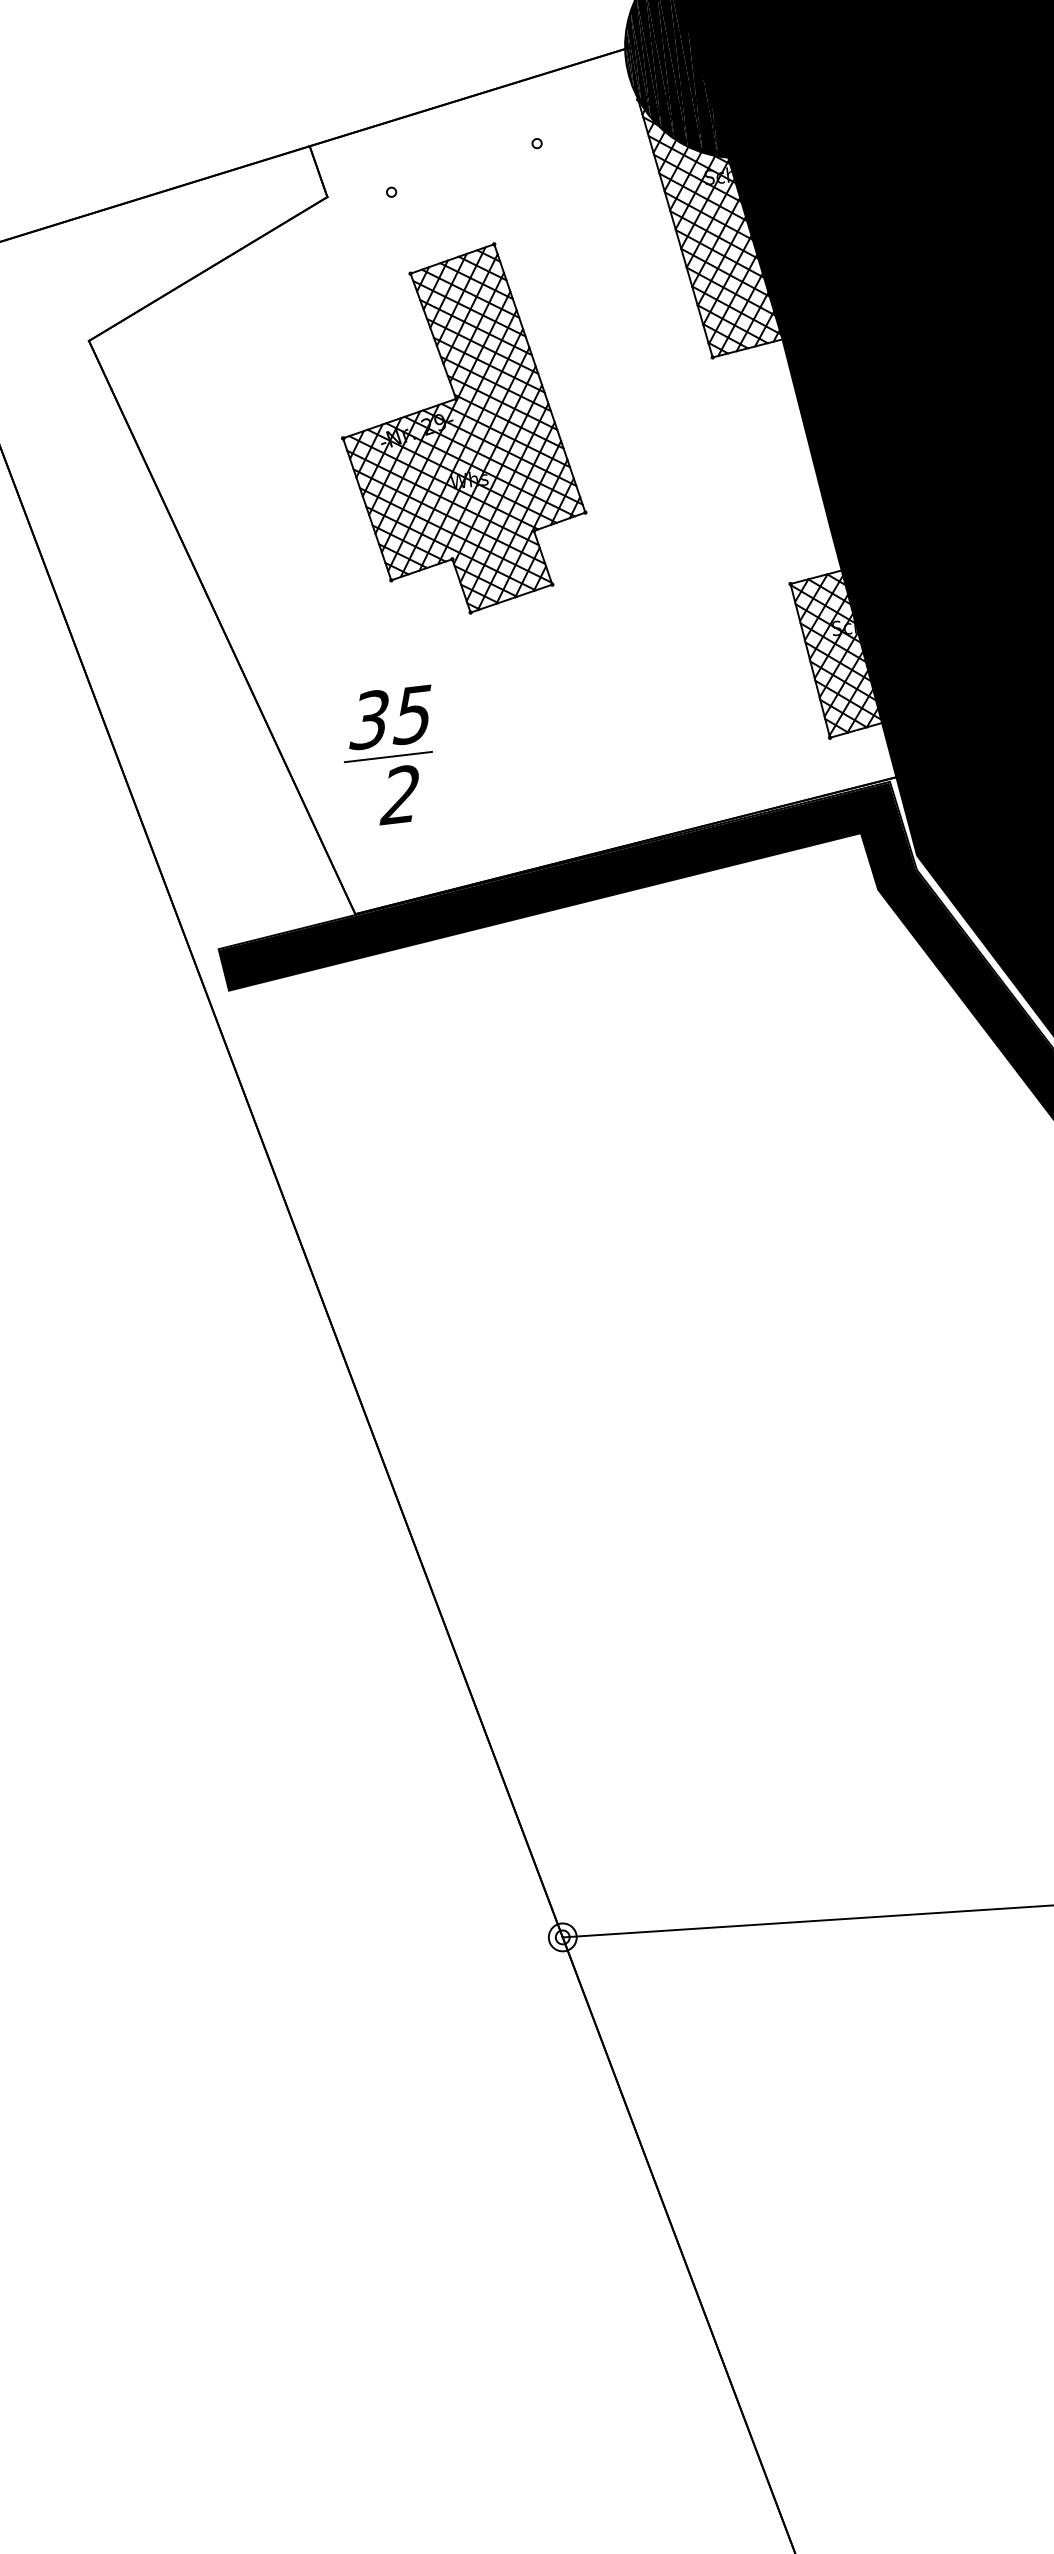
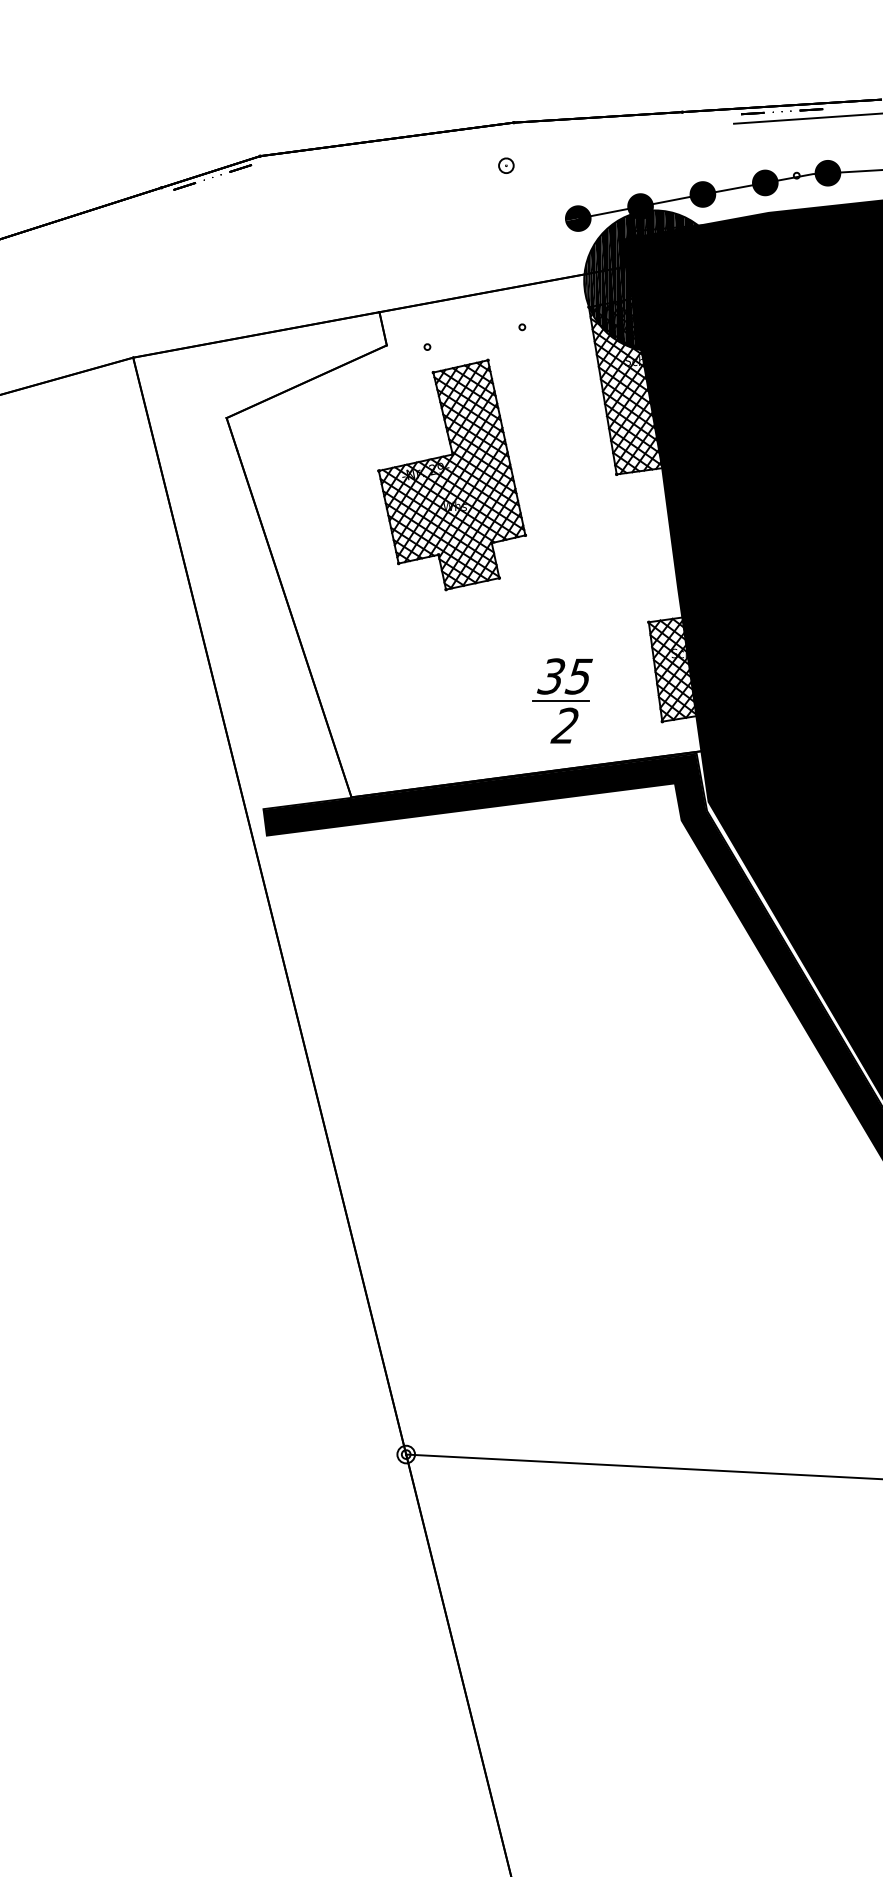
part: (457, 430) -> (451, 474), moved
part: (390, 755) -> (562, 700), moved

